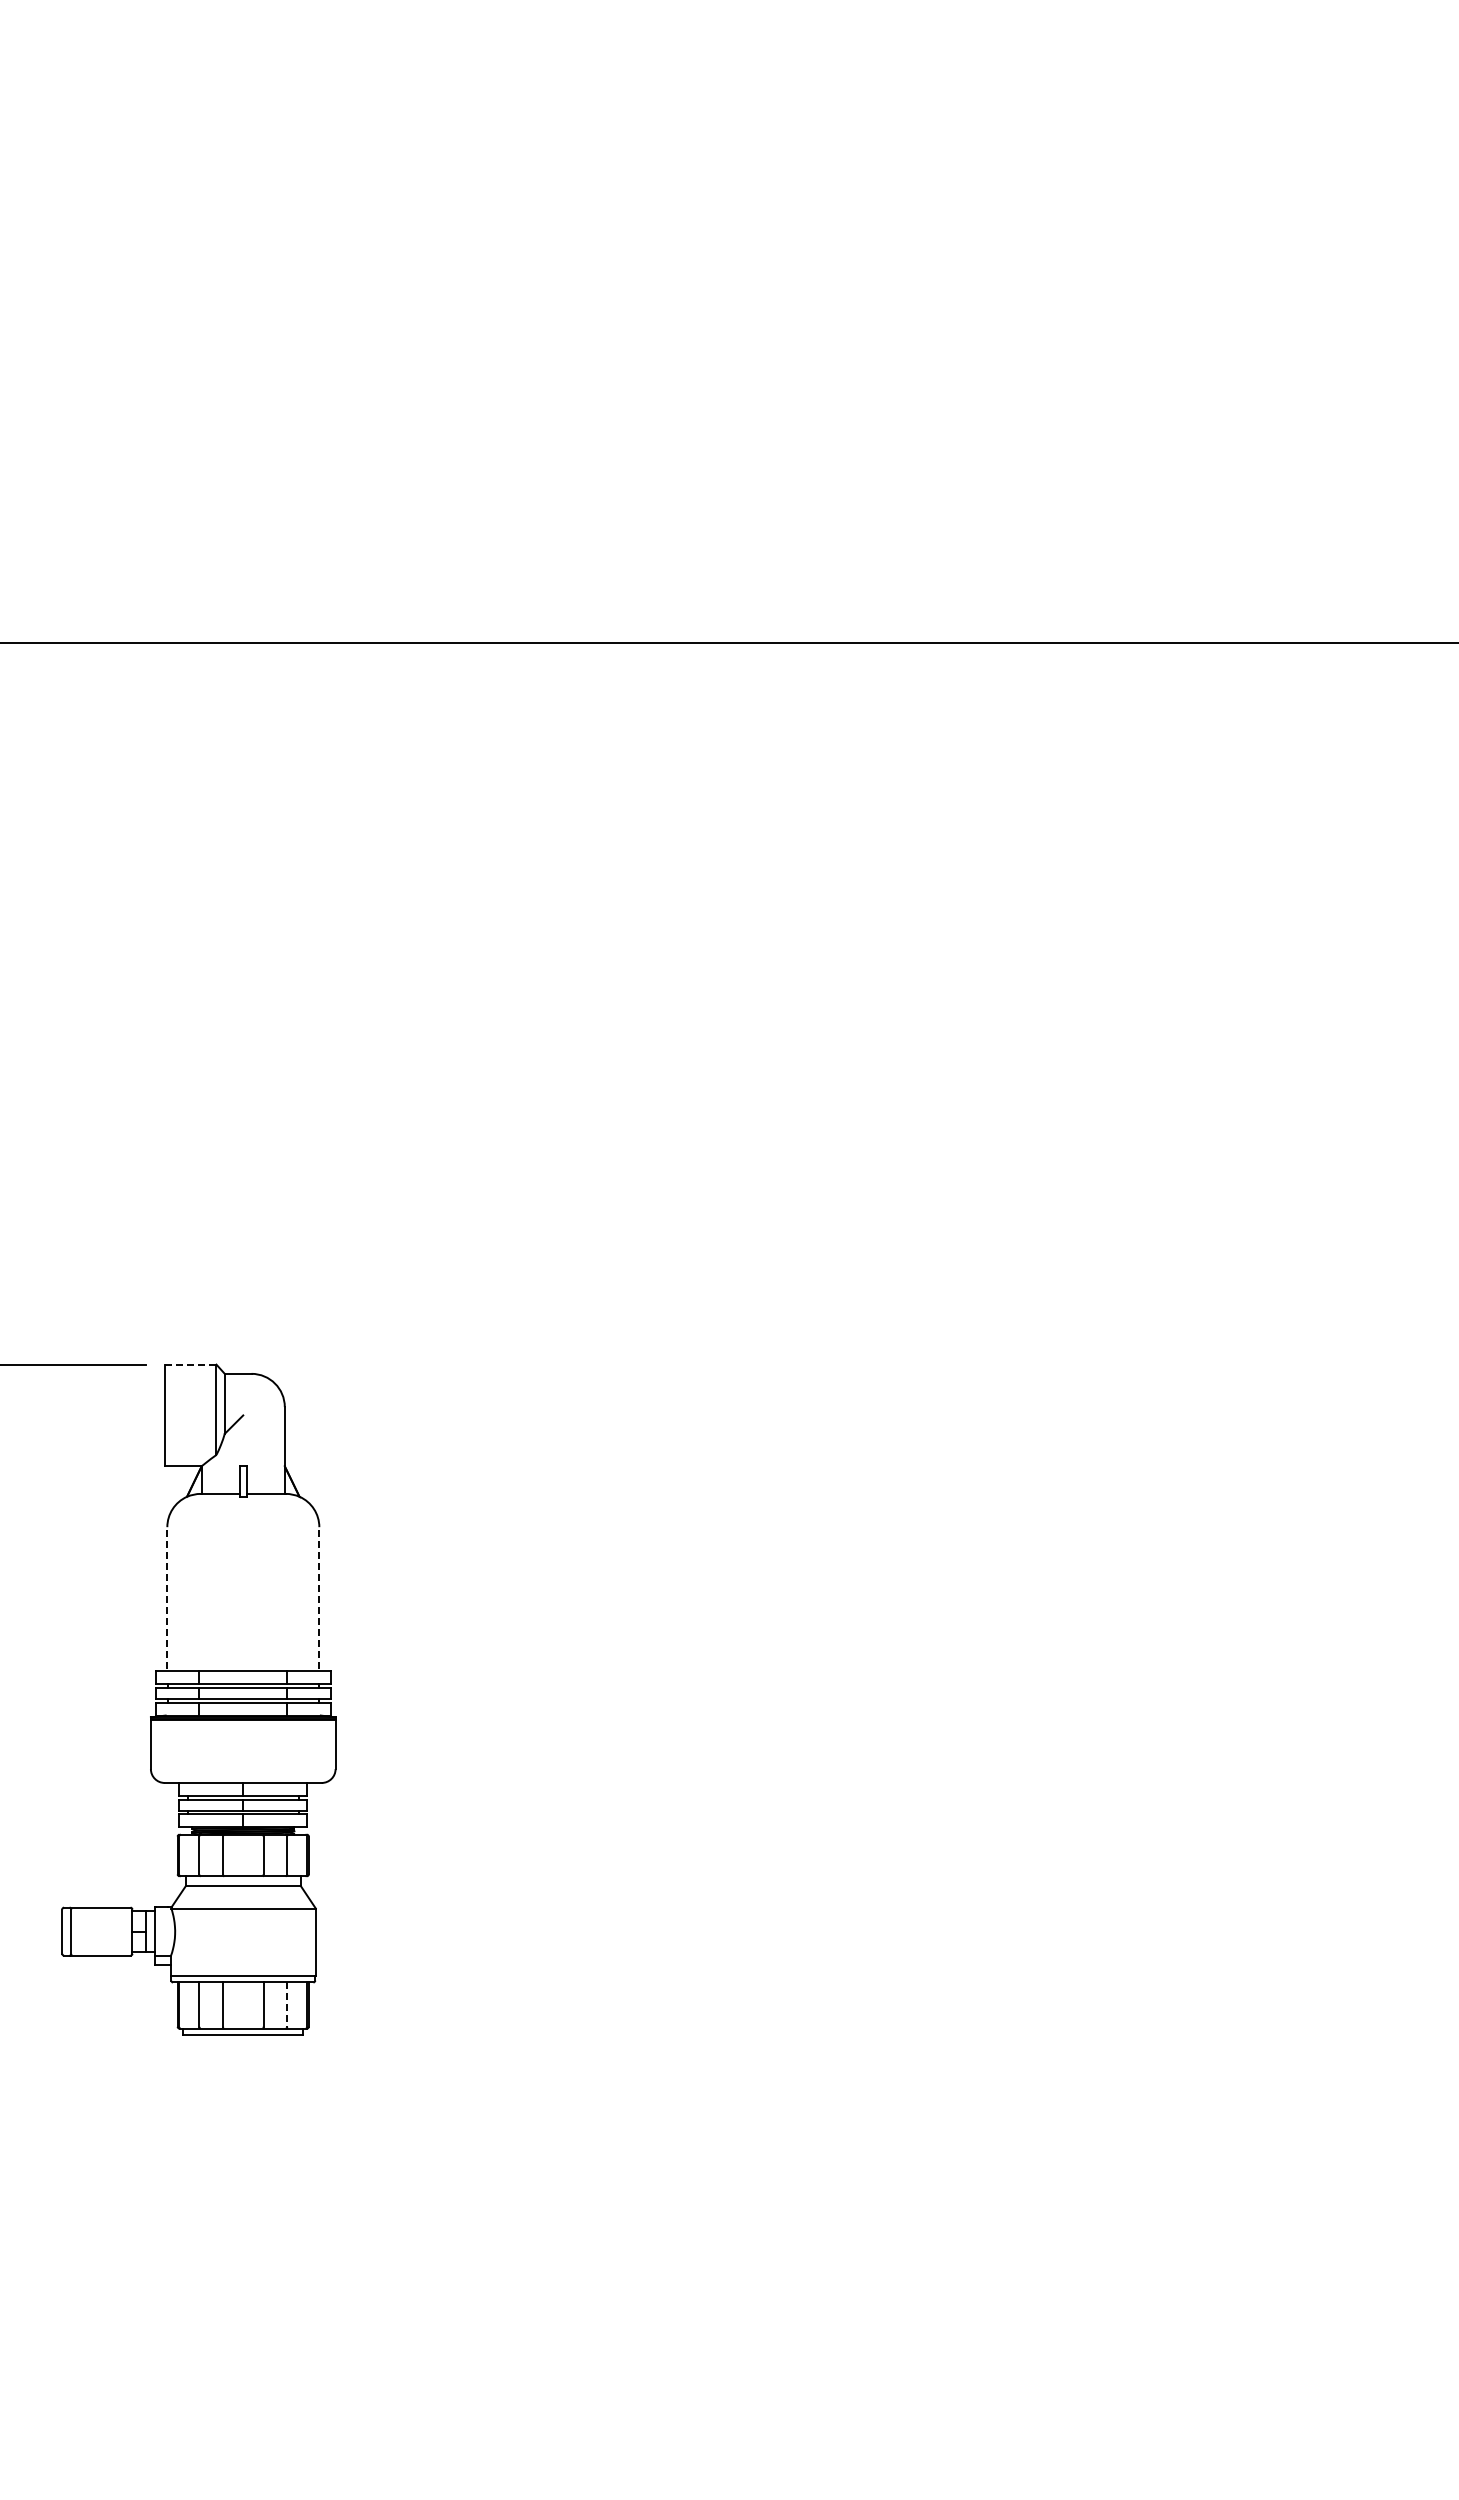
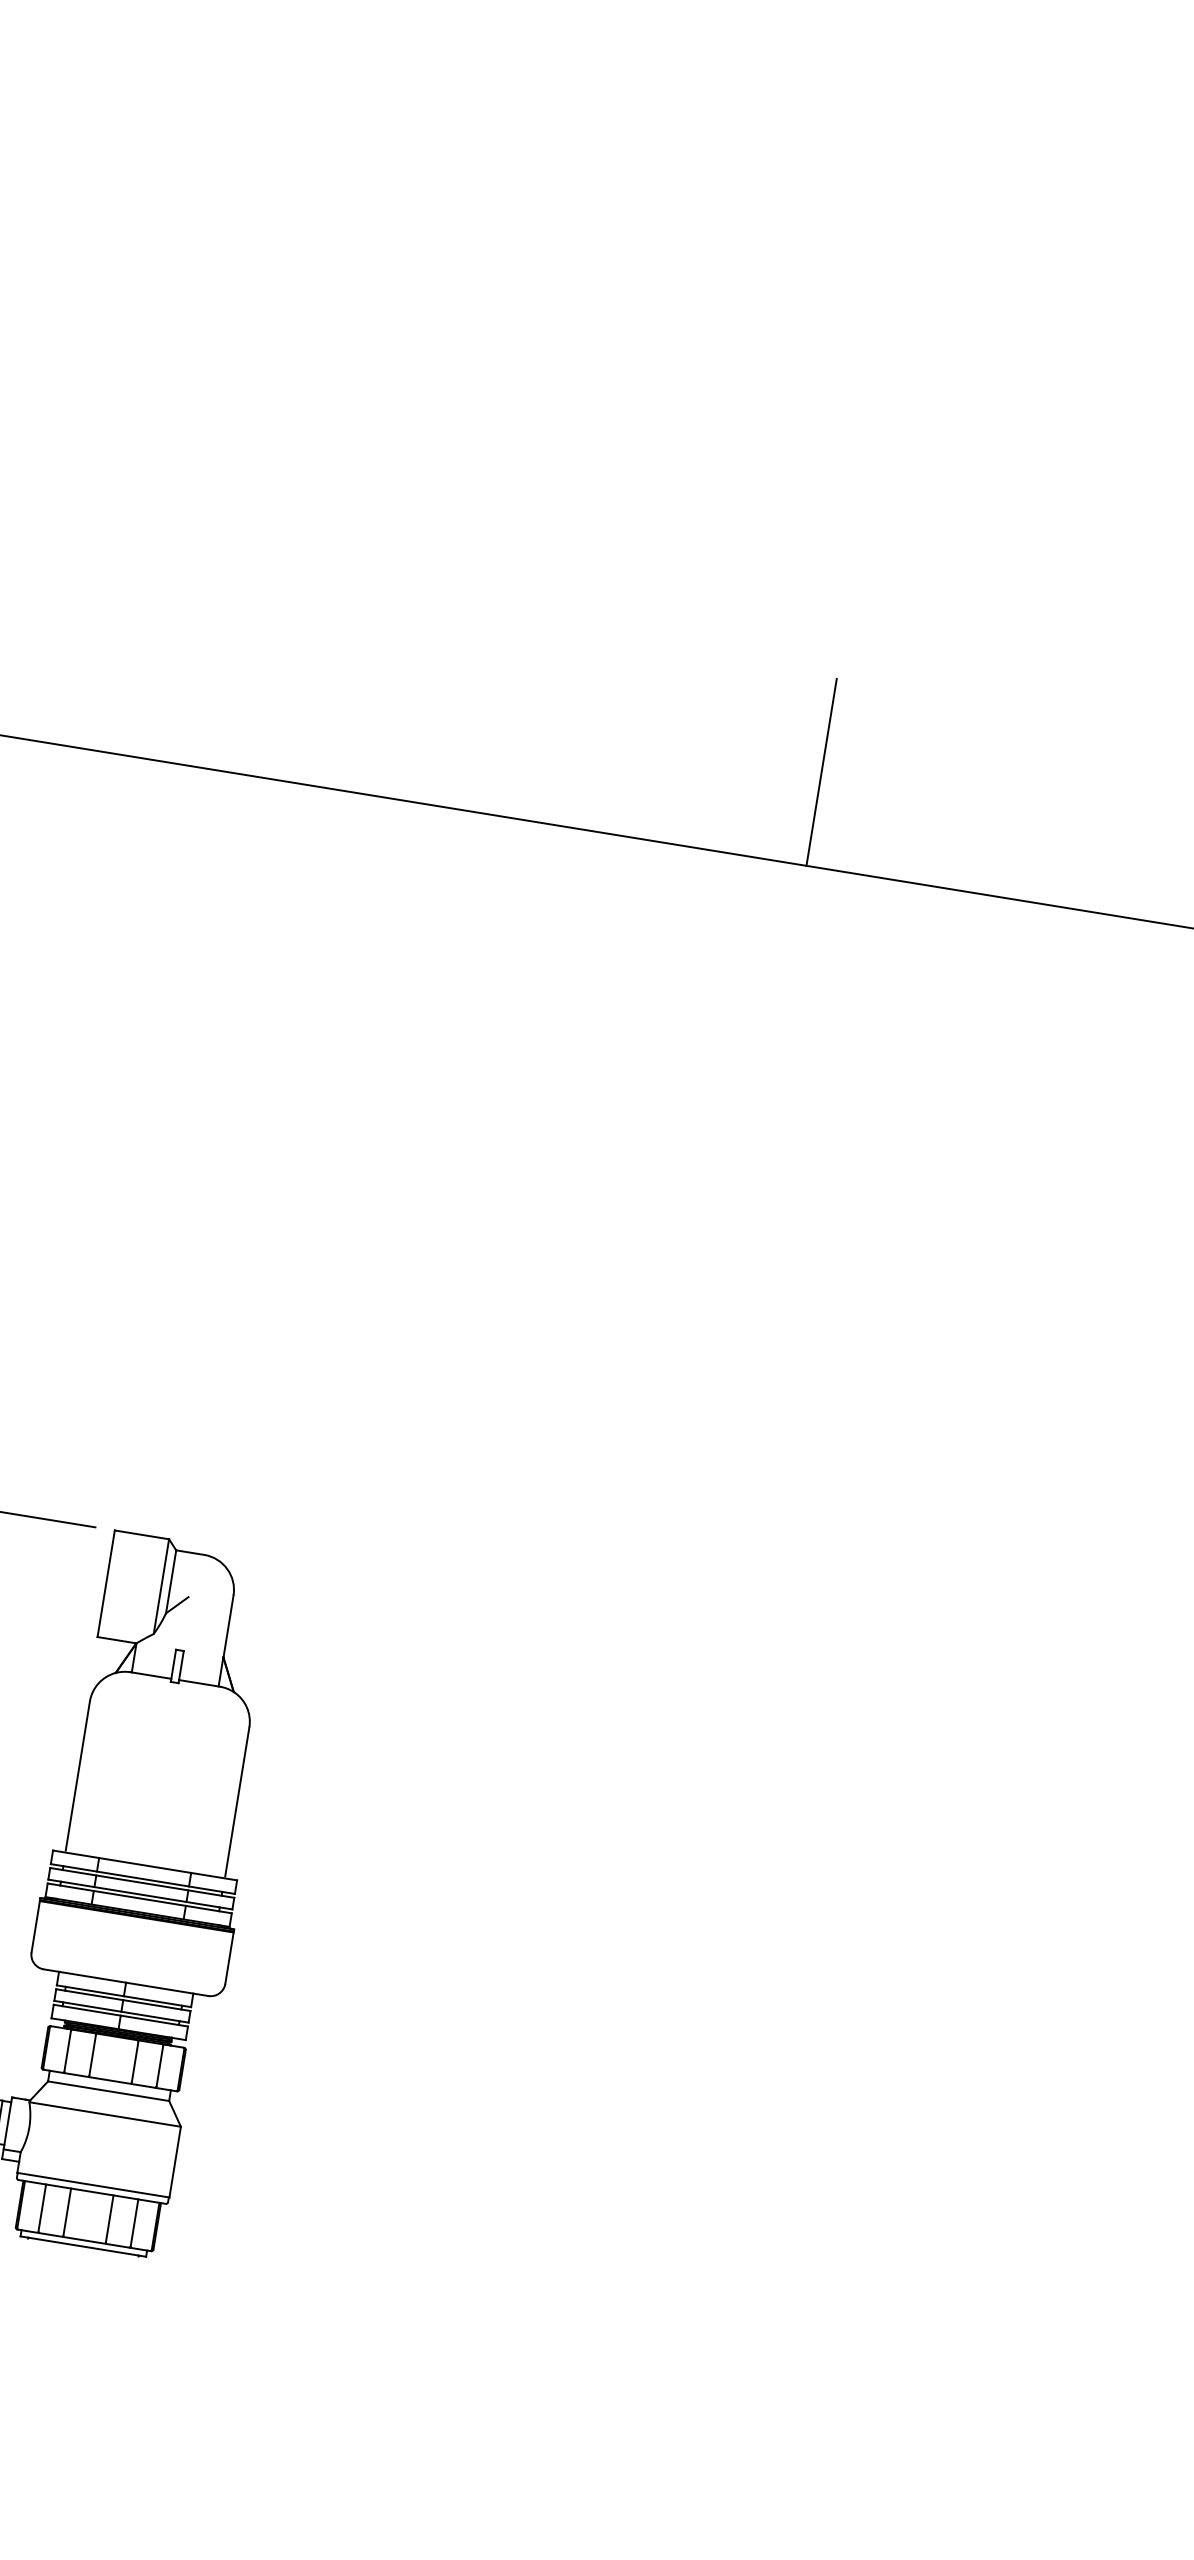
line: (707, 553) -> (822, 771), added
line: (190, 1364) -> (141, 1534), dashed -> solid
line: (167, 1597) -> (78, 1775), dashed -> solid
line: (319, 1597) -> (237, 1801), dashed -> solid
line: (287, 2005) -> (134, 2223), dashed -> solid

